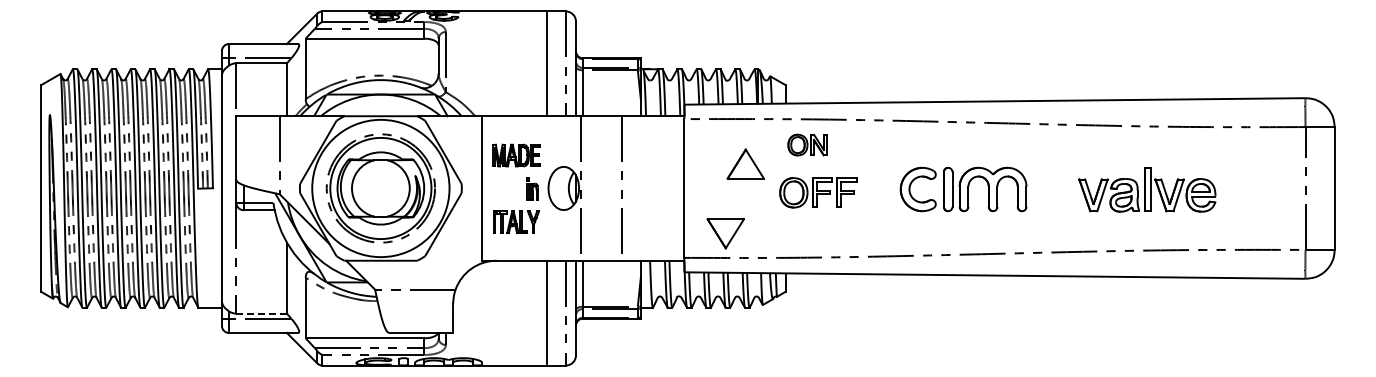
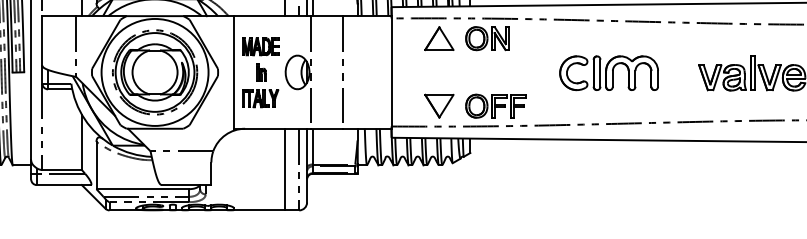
part: (807, 144) -> (487, 38), size x1.43
part: (745, 163) -> (439, 38), moved
part: (532, 188) -> (261, 72), moved
part: (818, 192) -> (496, 105), moved
part: (725, 233) -> (439, 105), moved
line: (261, 313) -> (62, 169), dashed -> solid

